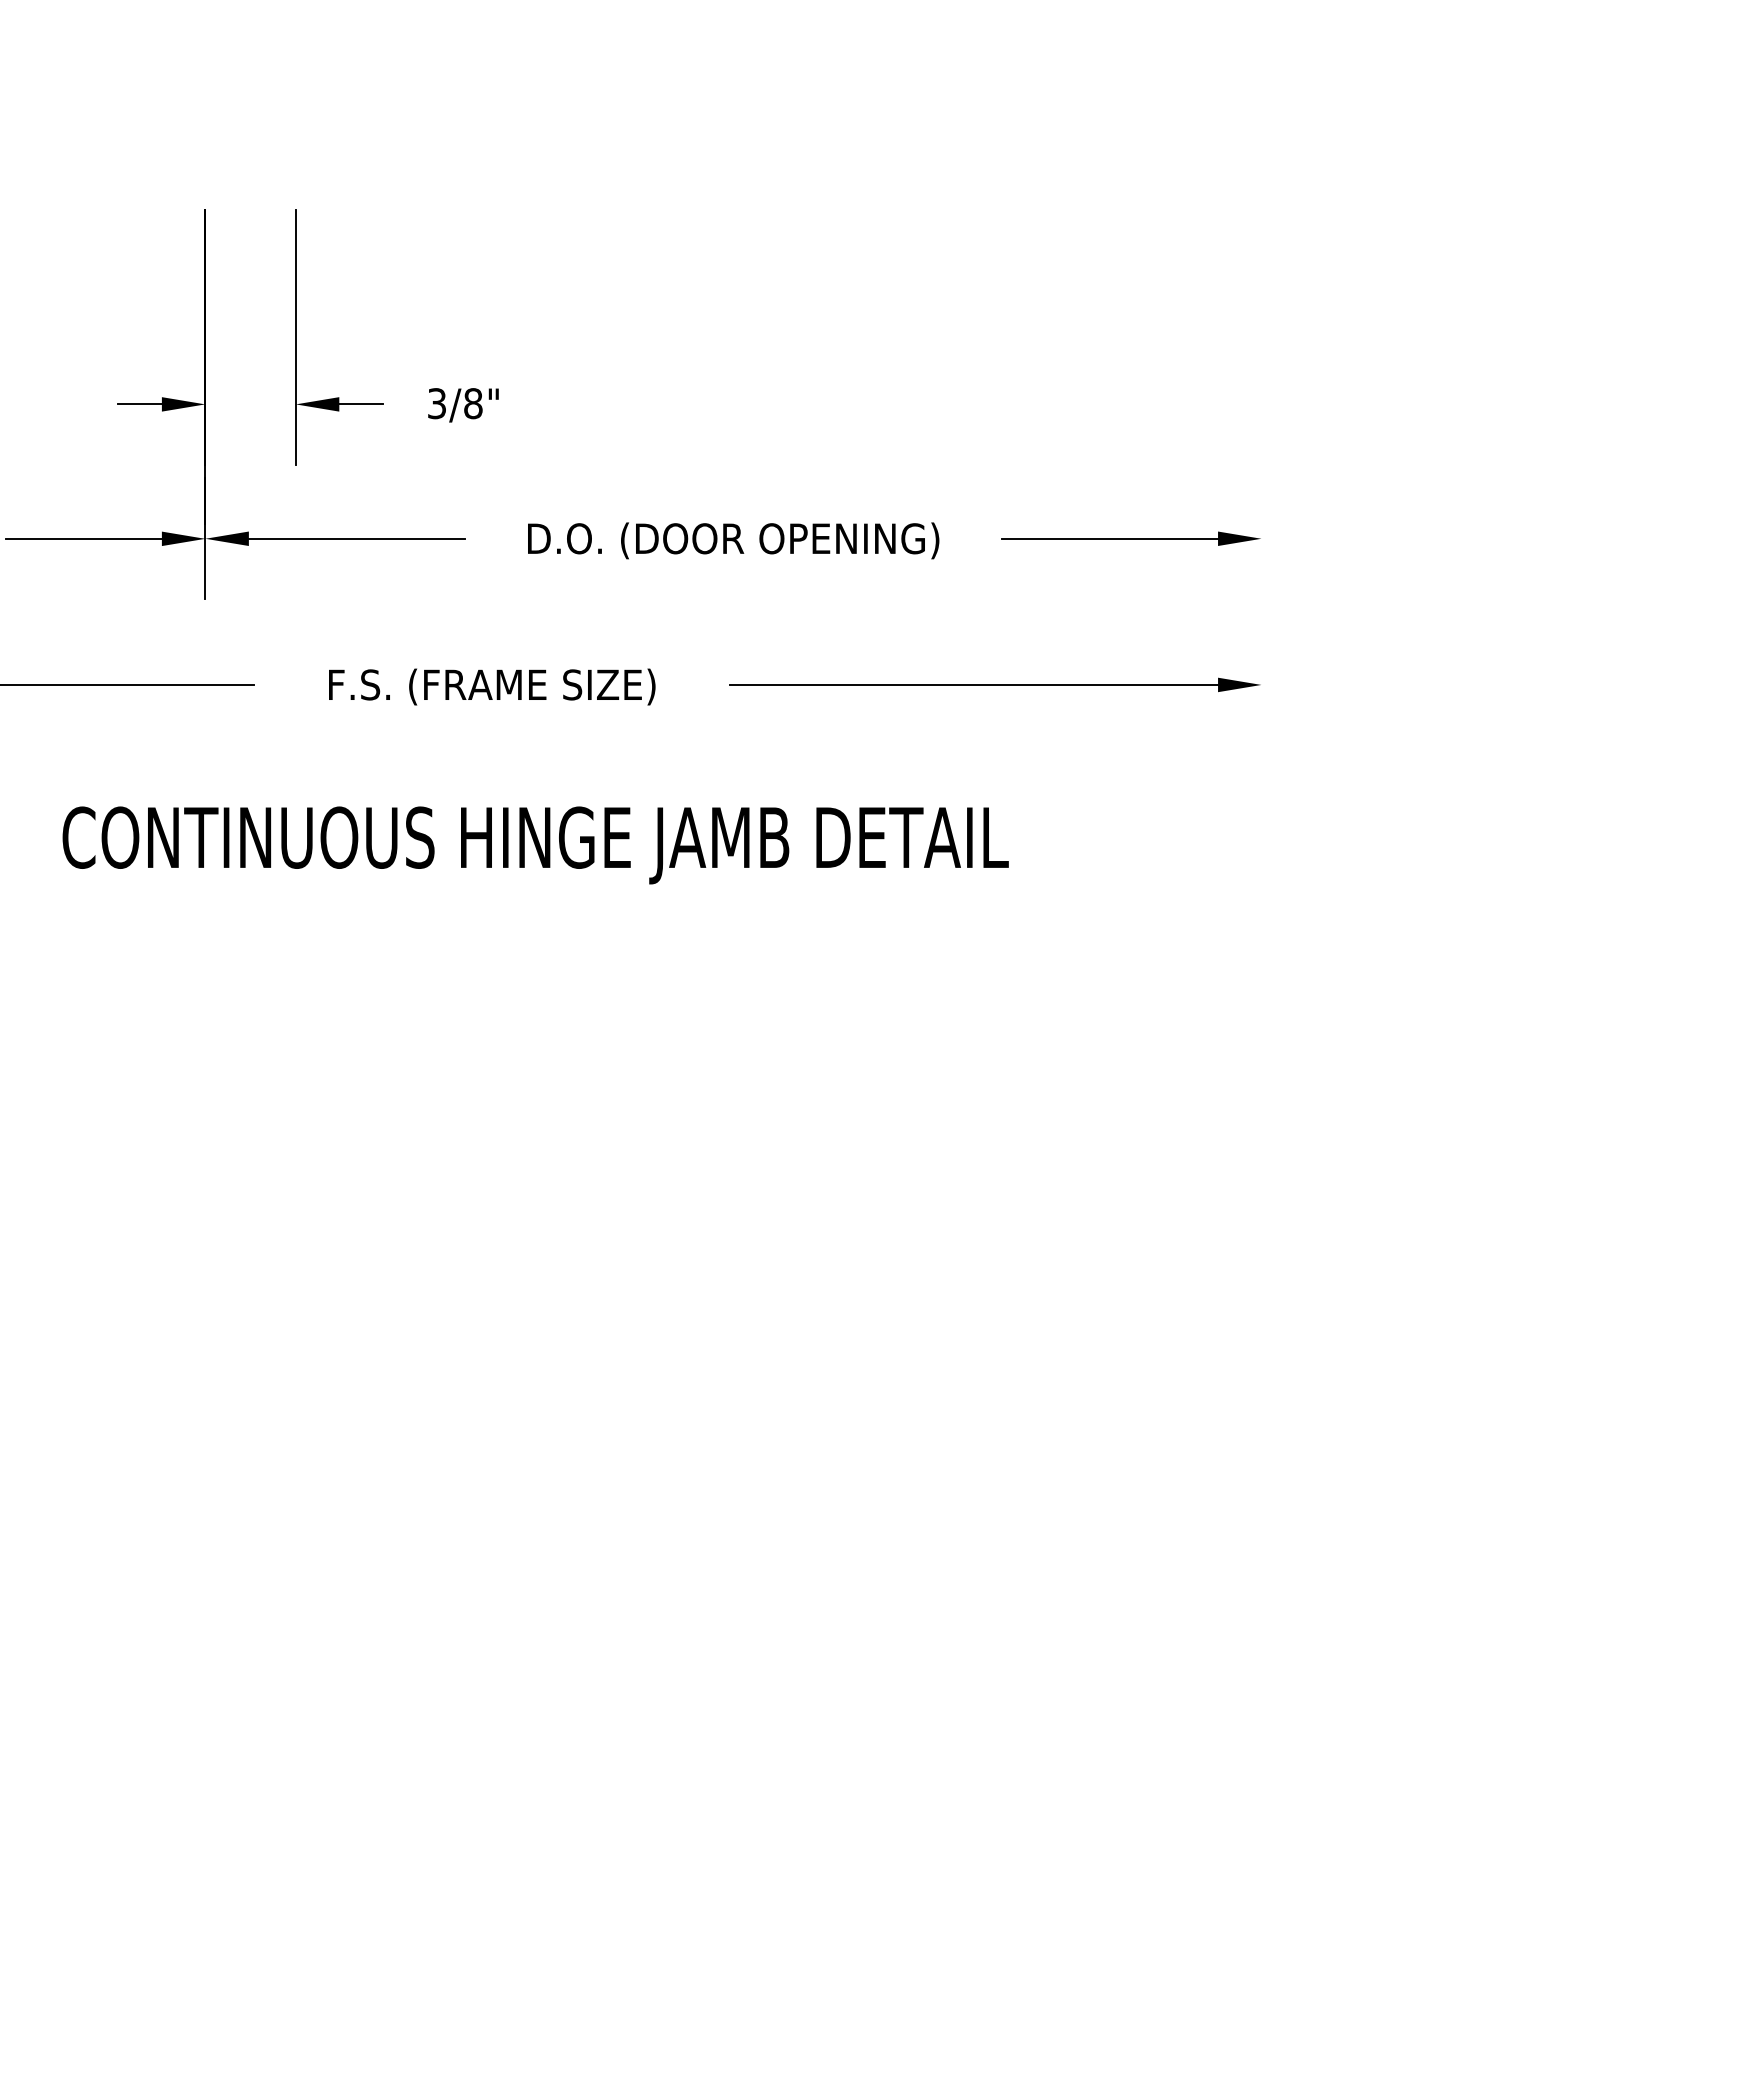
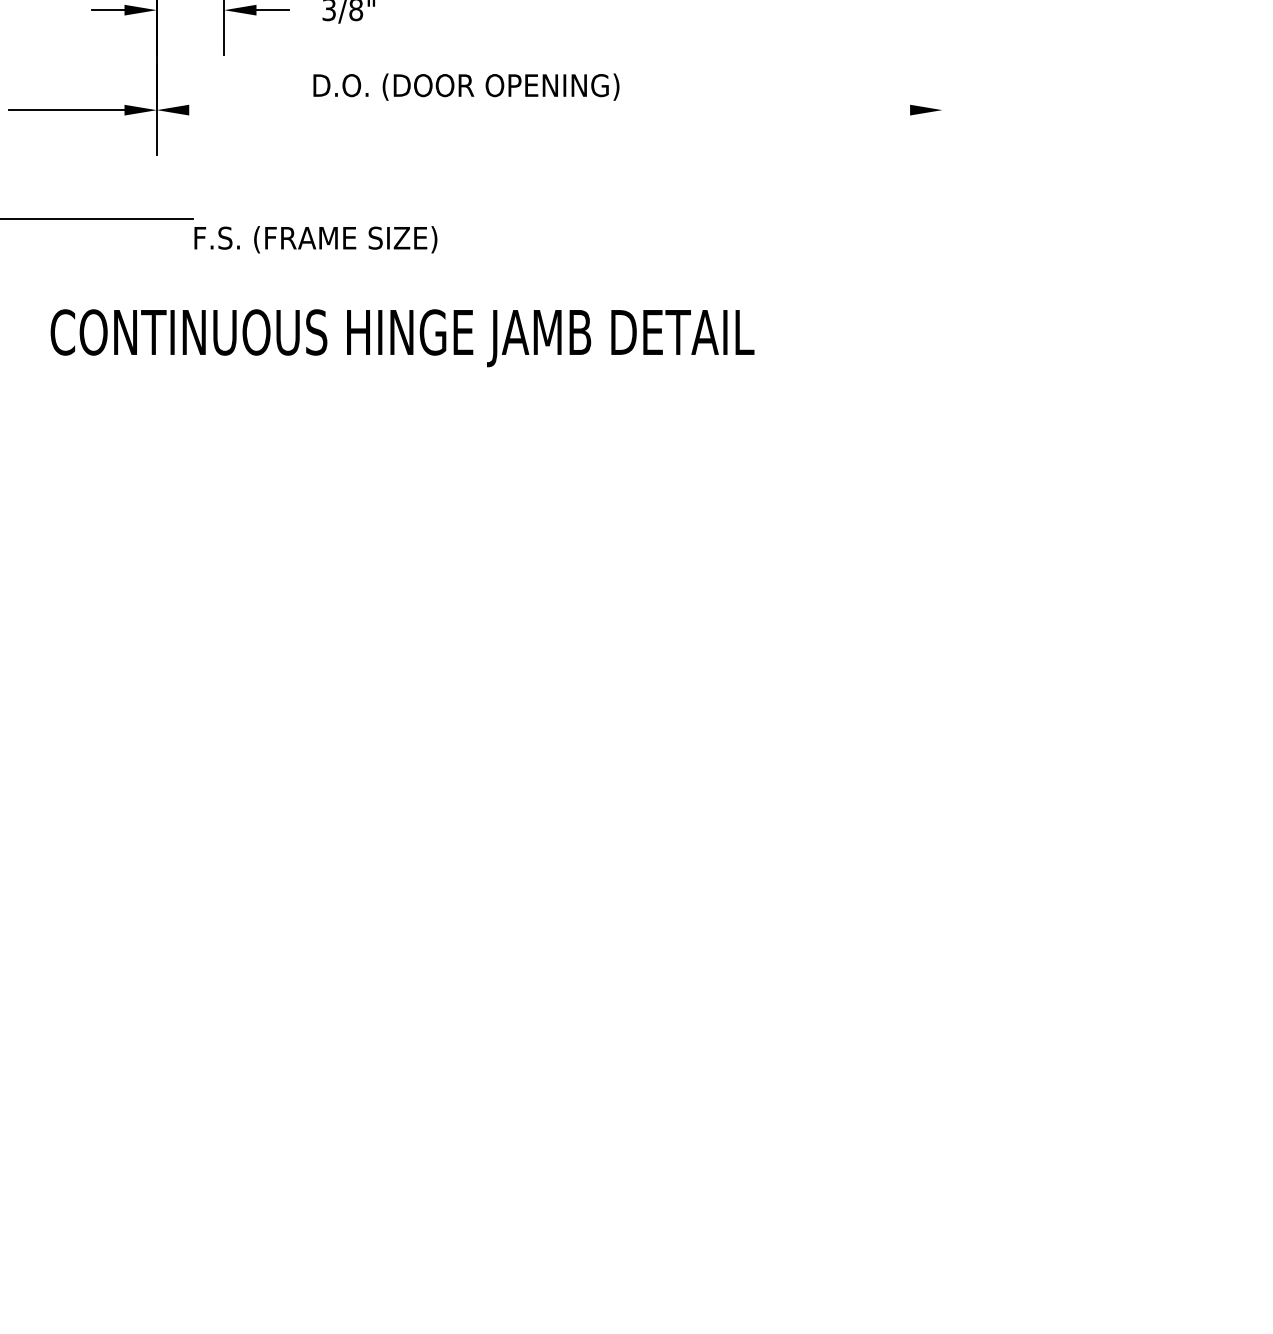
line: (356, 538) -> (269, 109), removed
line: (1109, 538) -> (829, 109), removed
text: (733, 540) -> (466, 86), moved
part: (994, 684) -> (743, 218), removed
text: (492, 686) -> (316, 239), moved

